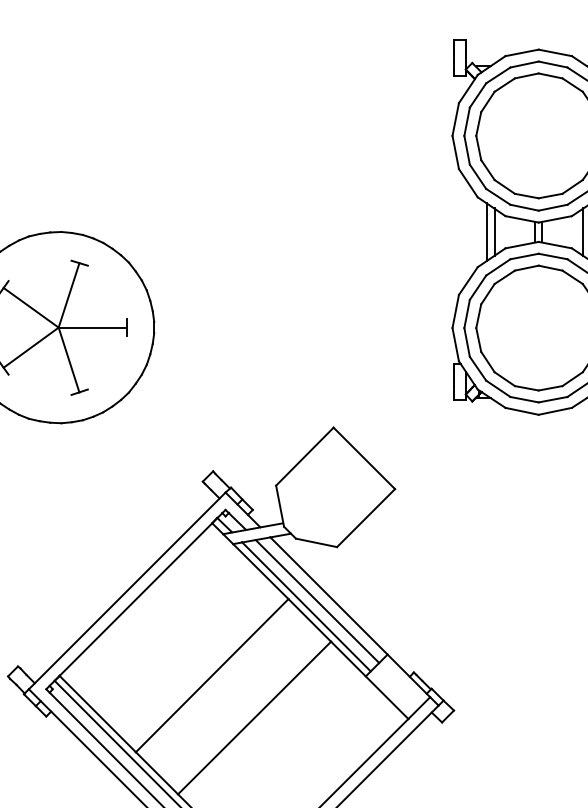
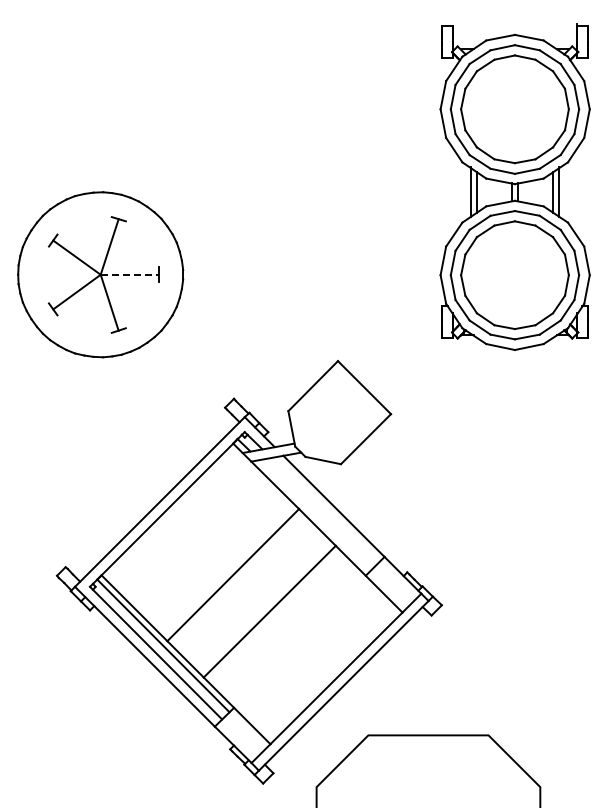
line: (93, 327) -> (130, 274), solid -> dashed
line: (316, 601) -> (323, 511), removed
line: (306, 606) -> (314, 515), removed

